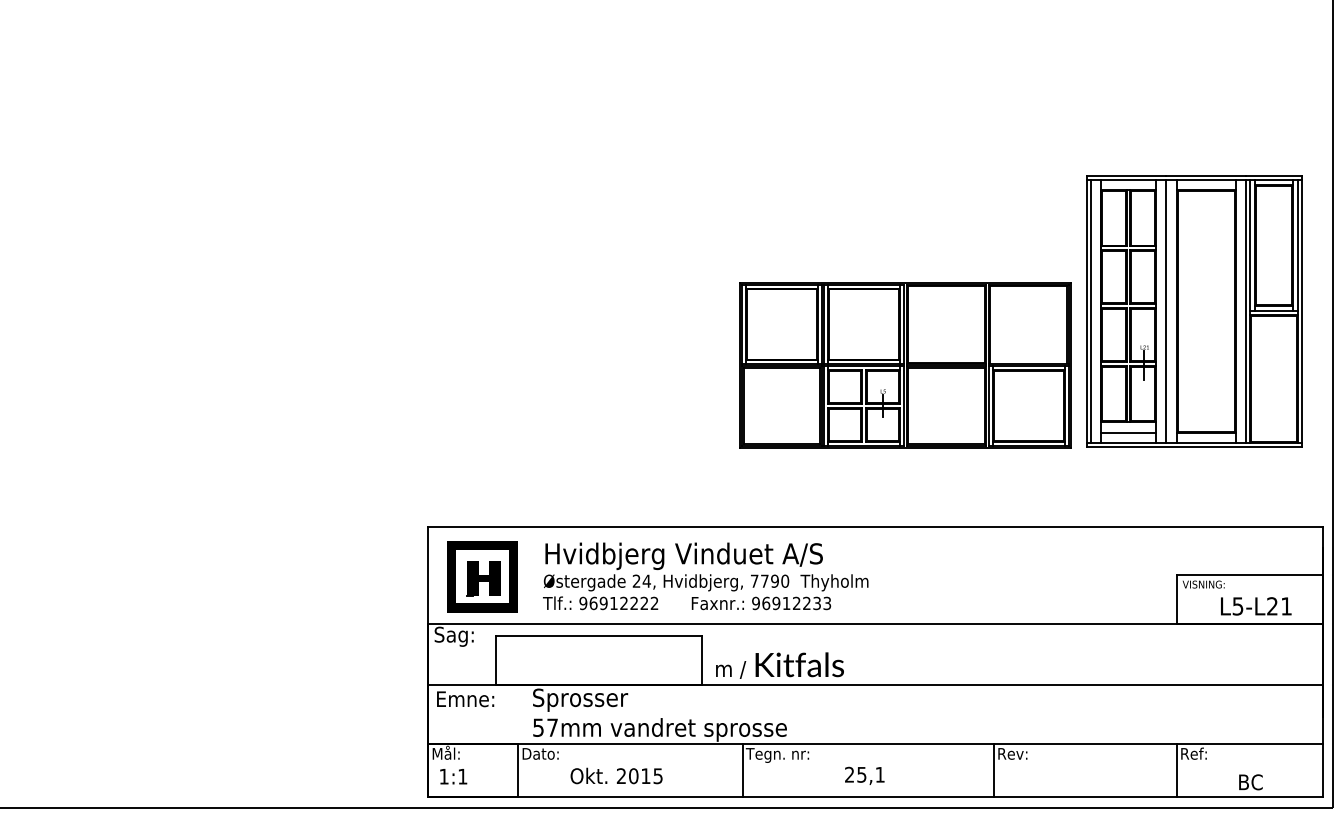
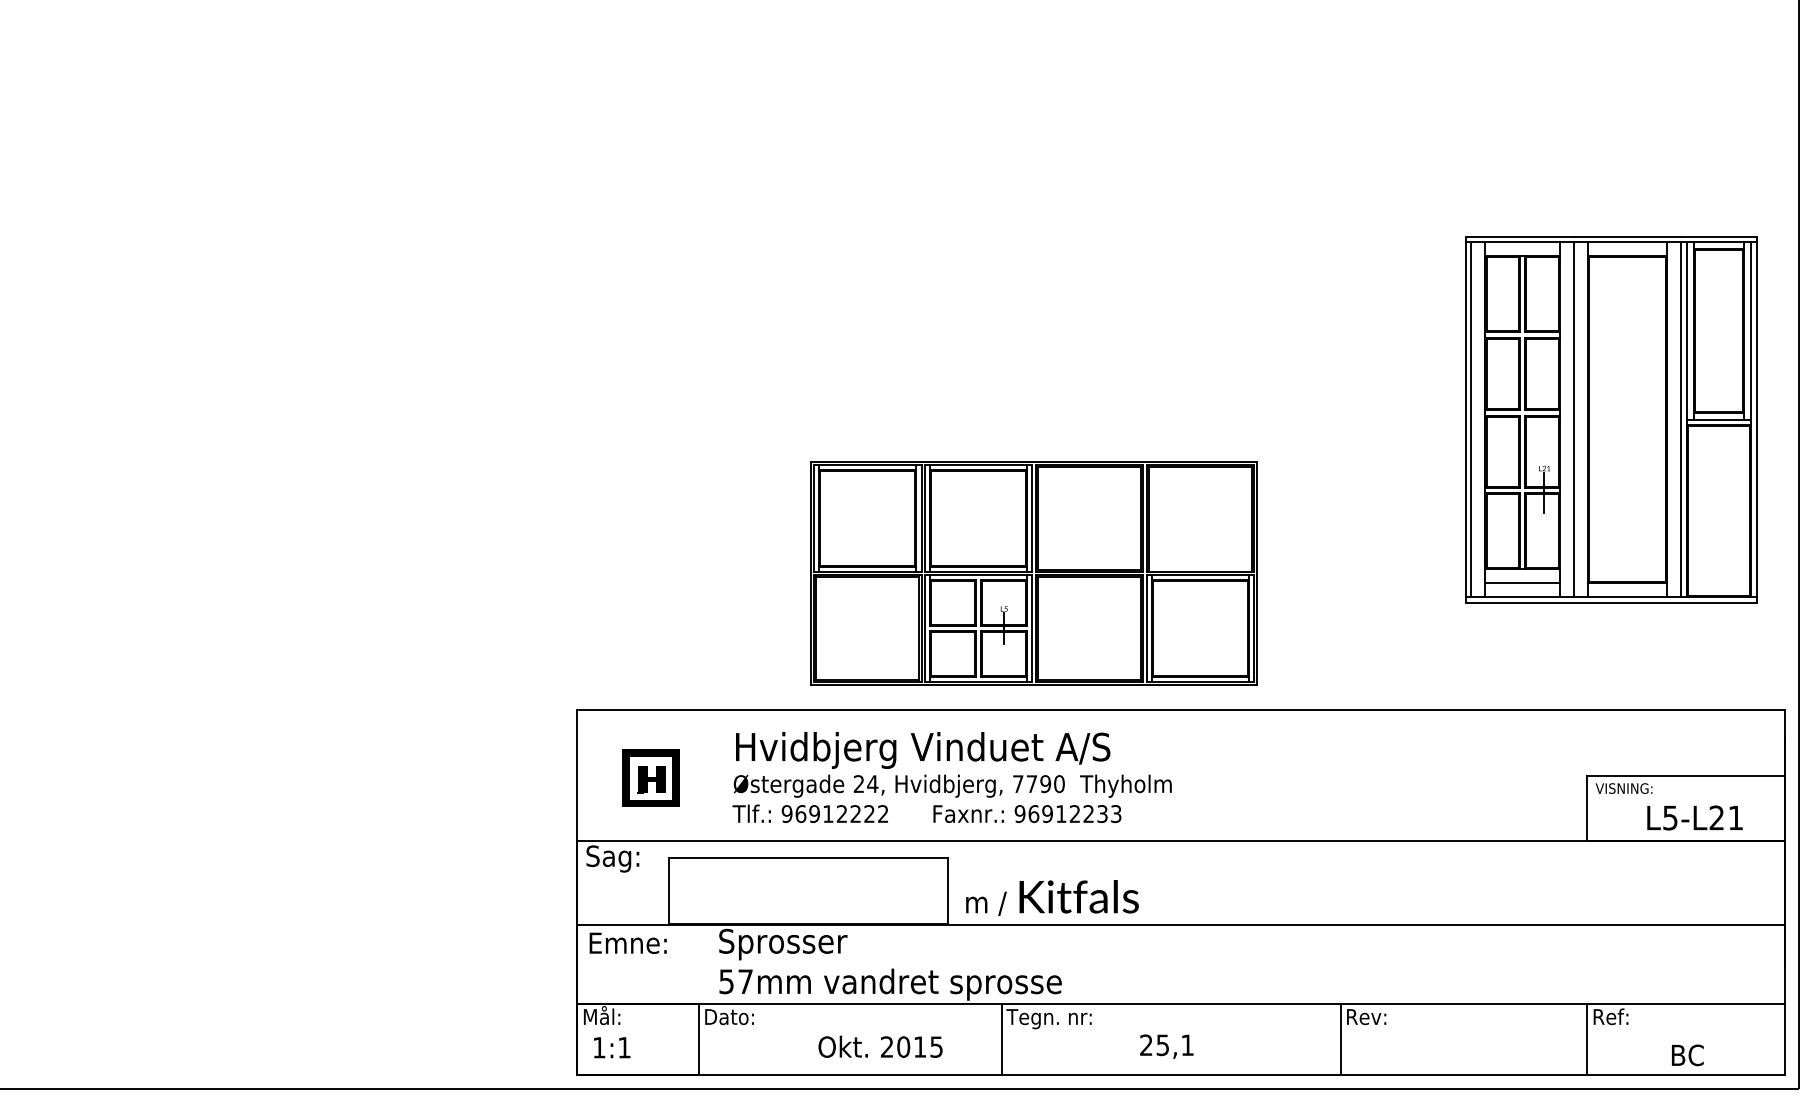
part: (905, 365) -> (1034, 573), moved
part: (482, 576) -> (651, 777), size x0.6
text: (616, 775) -> (880, 1046), moved

